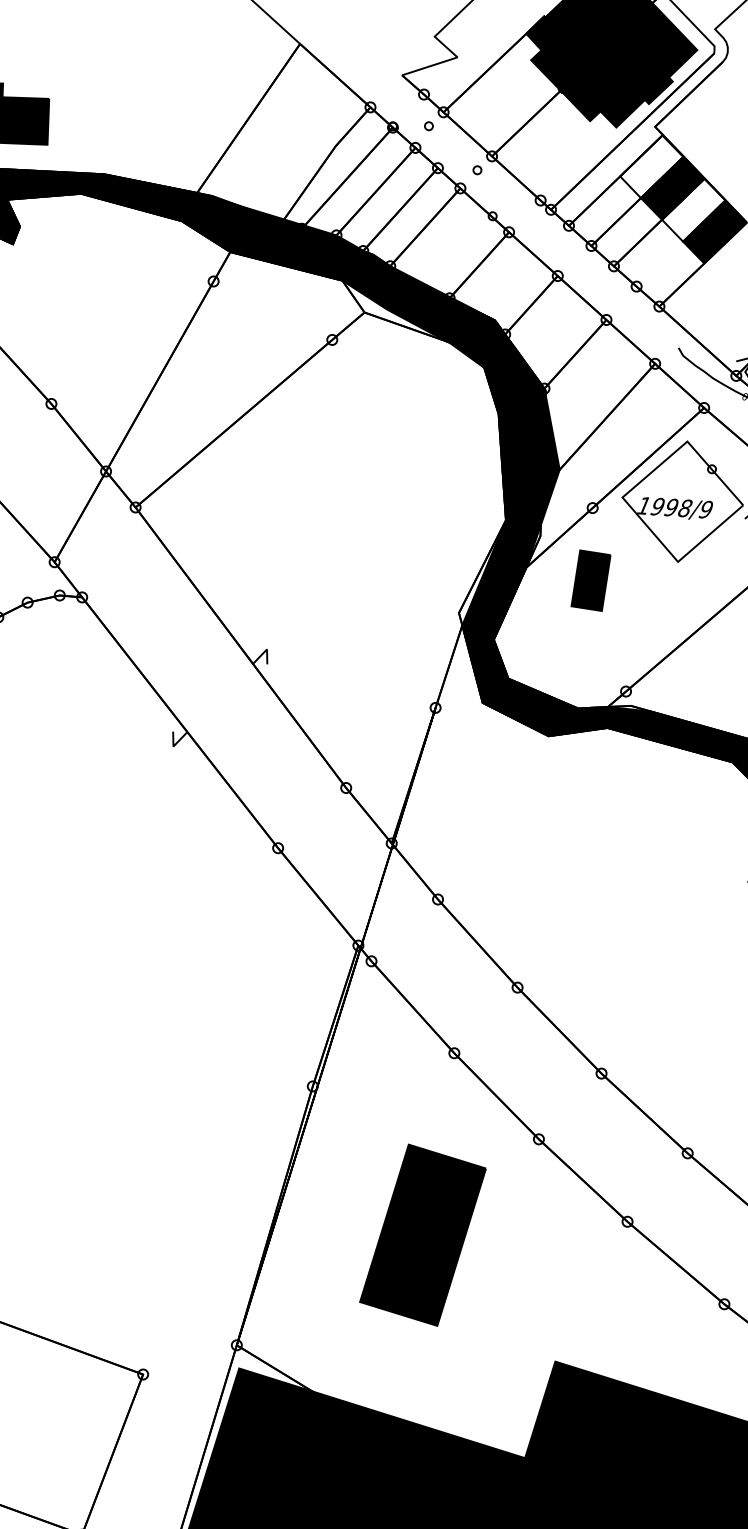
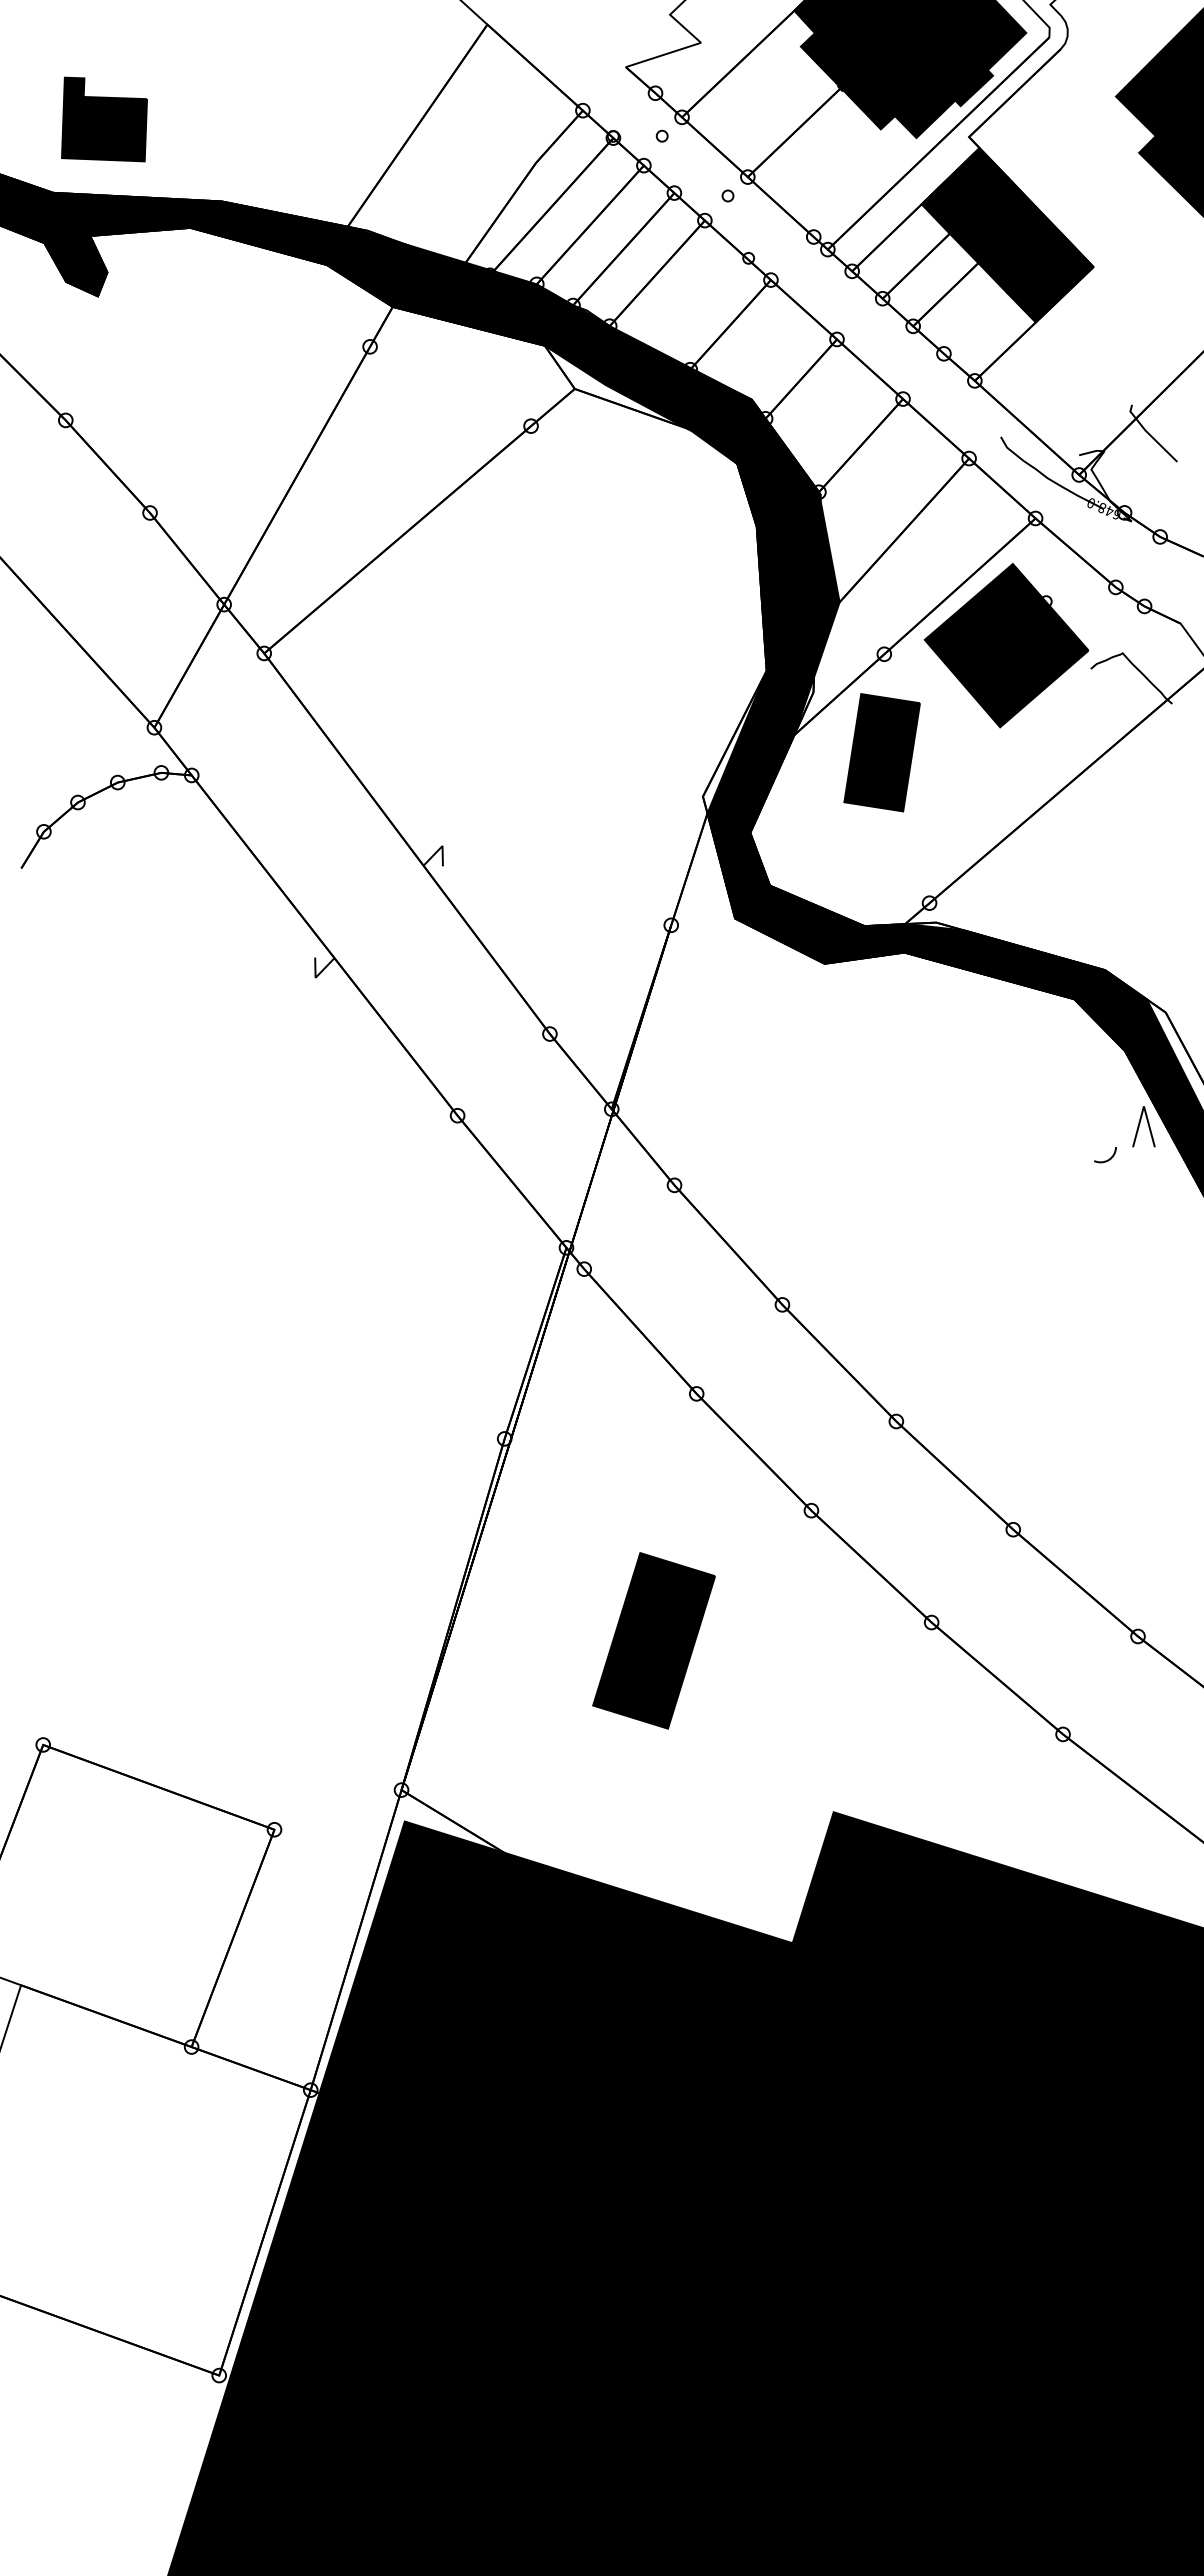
fill: (651, 166) -> (964, 190), added
fill: (693, 209) -> (1021, 249), added
fill: (682, 501) -> (1006, 645), added
part: (590, 580) -> (881, 752), size x1.43
part: (422, 1235) -> (653, 1640), size x0.71

